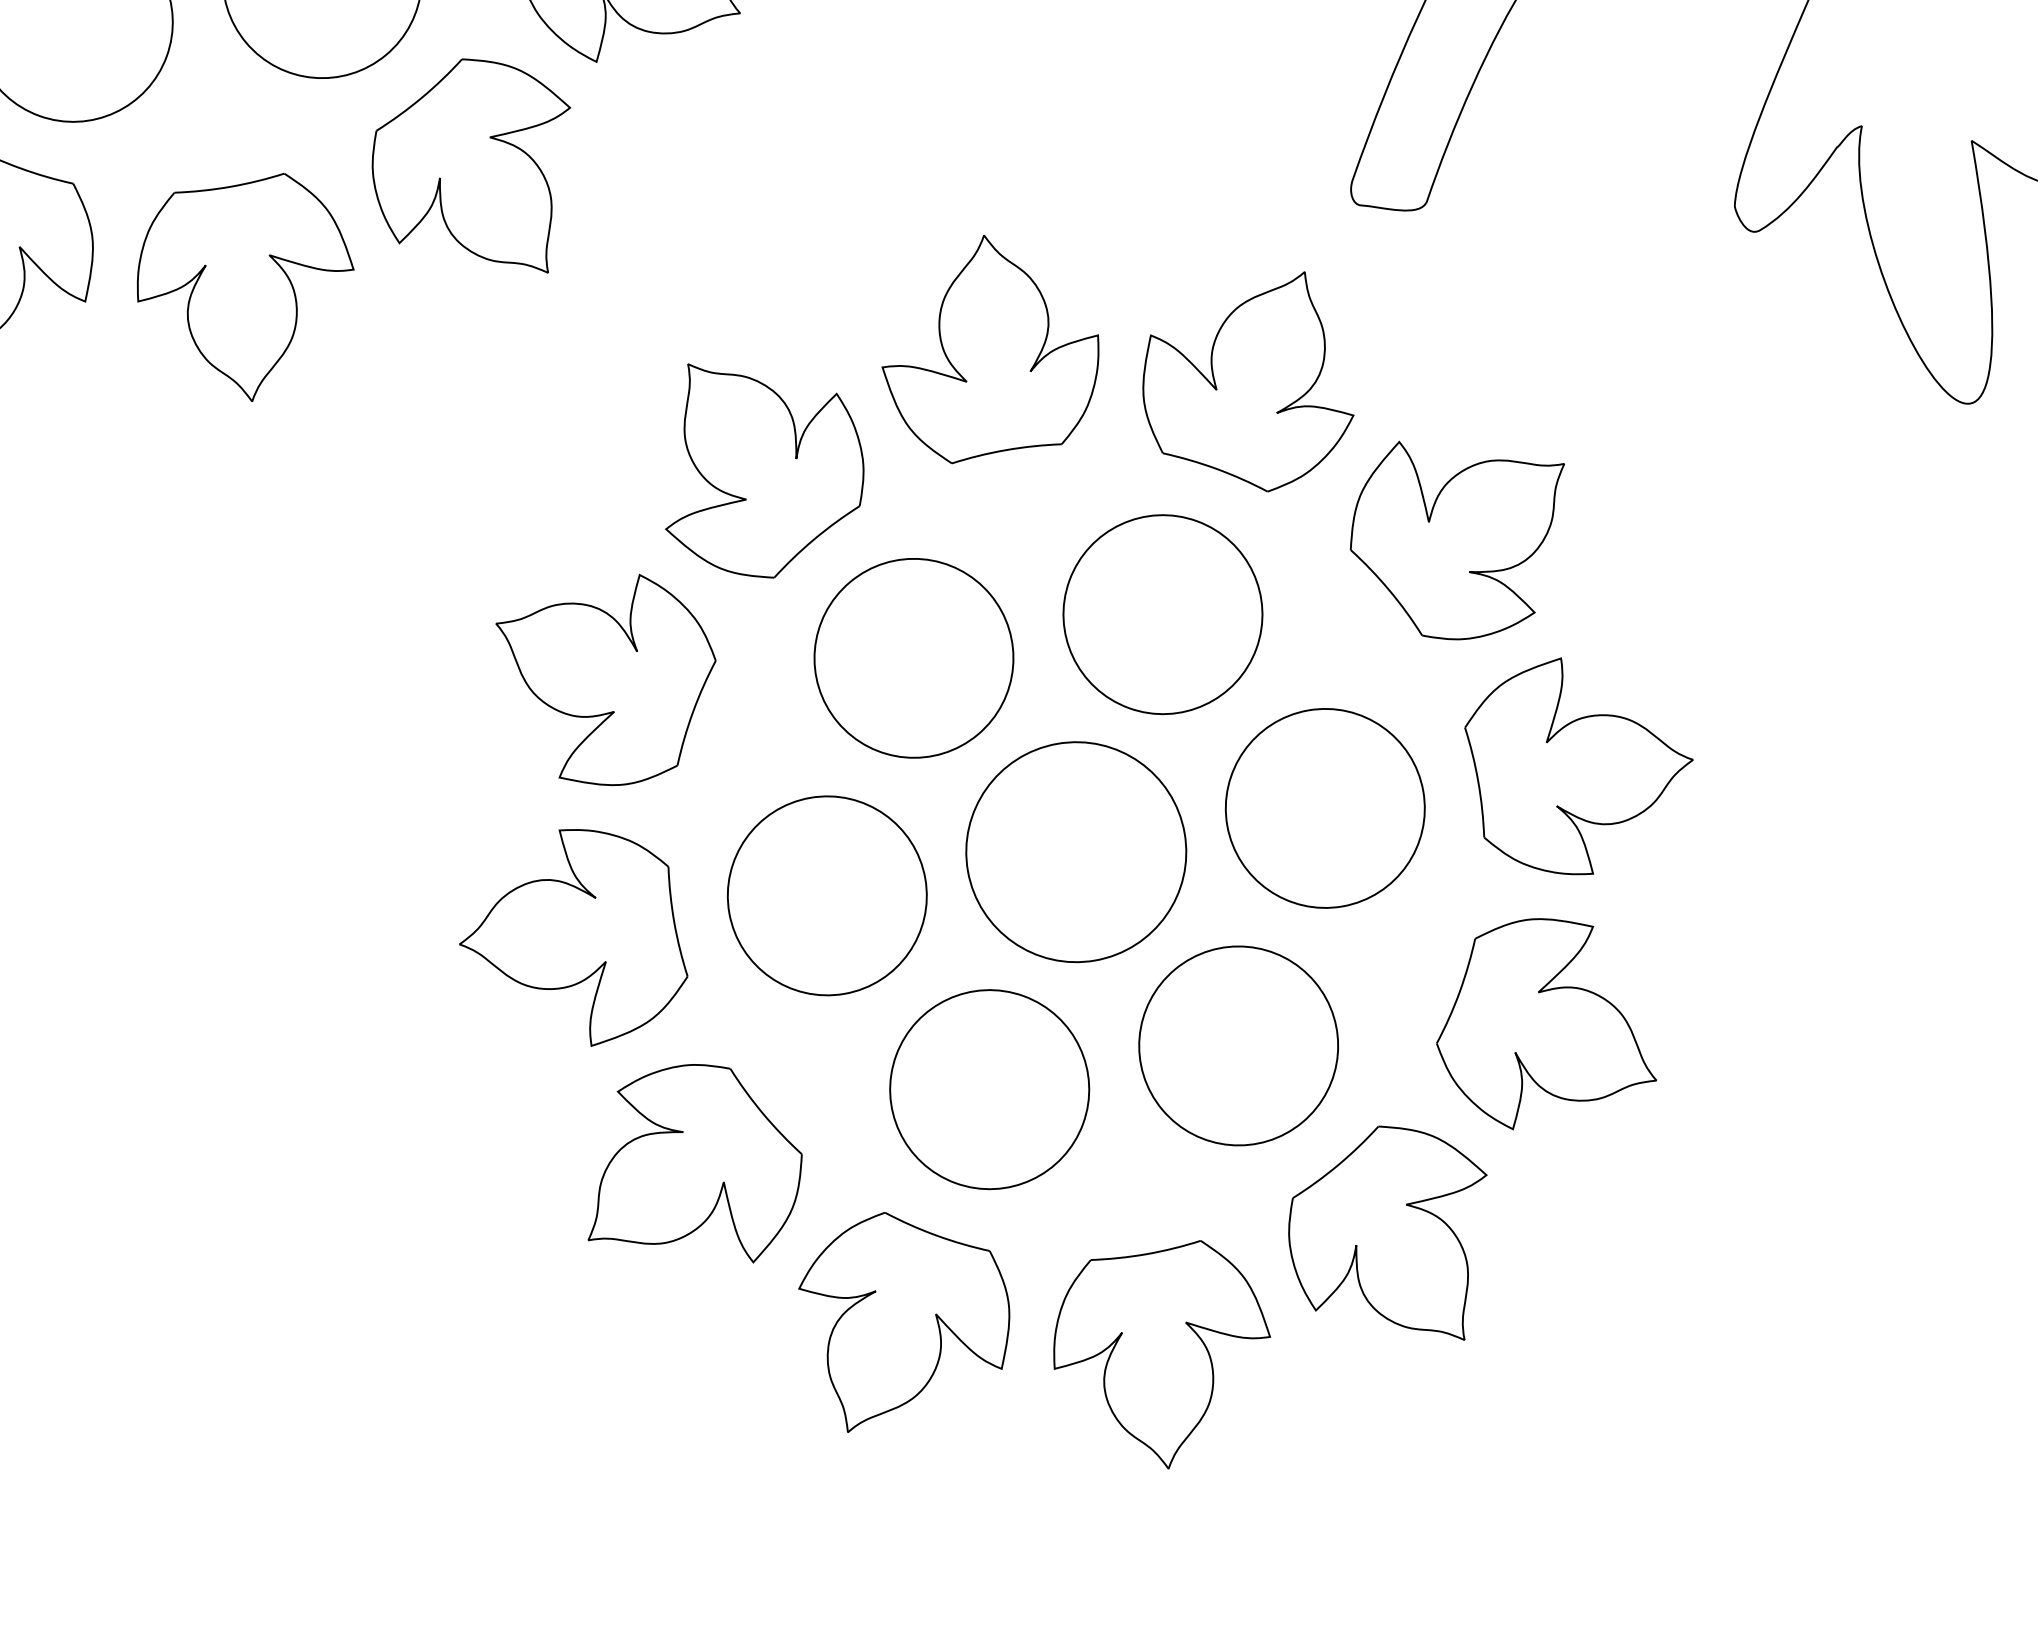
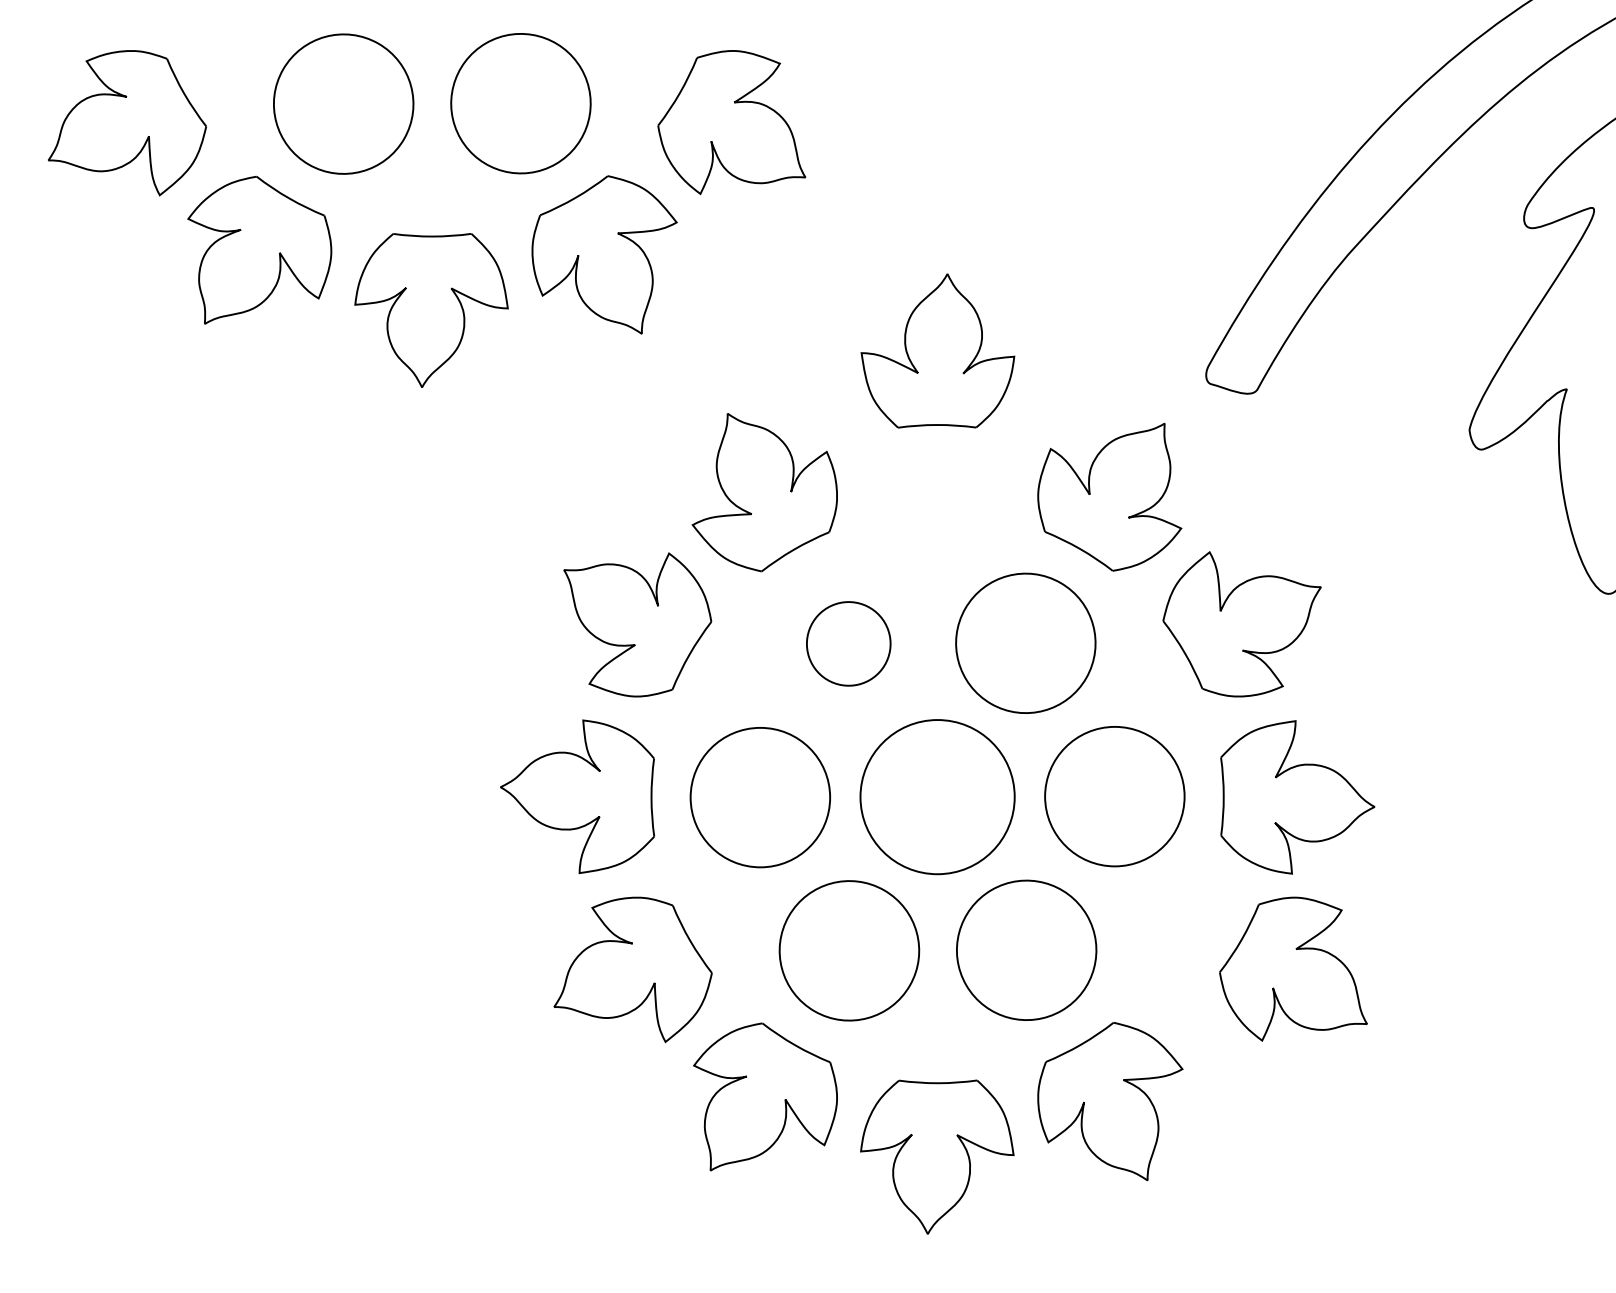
part: (988, 345) -> (937, 350), moved
part: (913, 657) -> (848, 643), size x0.6
part: (1539, 1020) -> (1293, 968), moved

